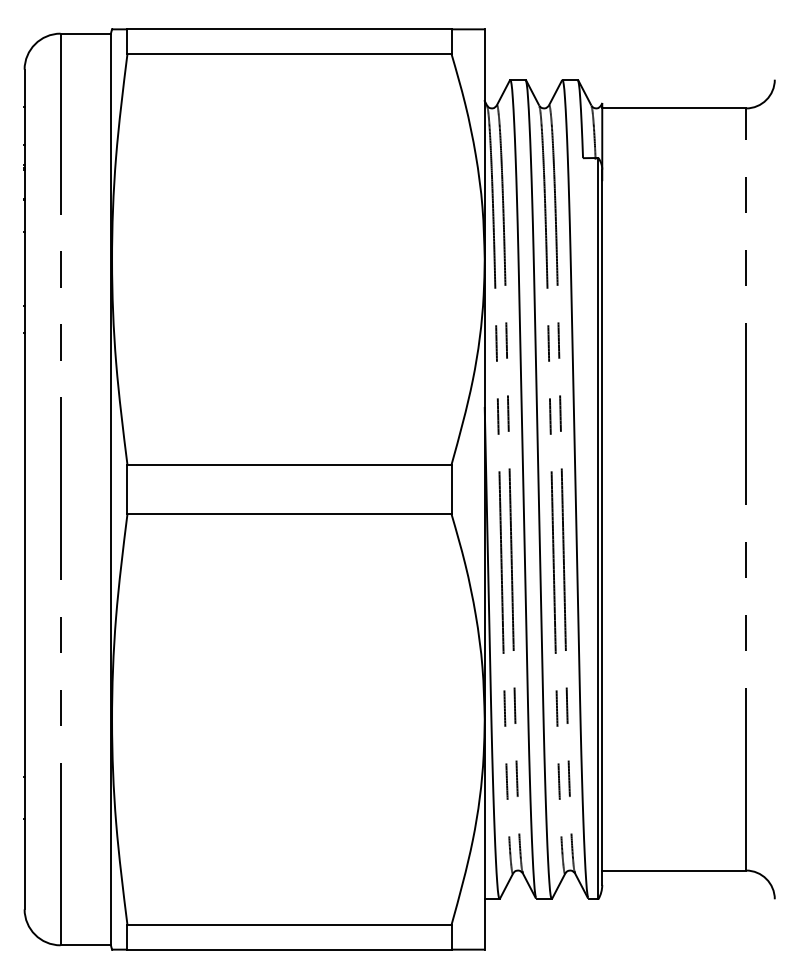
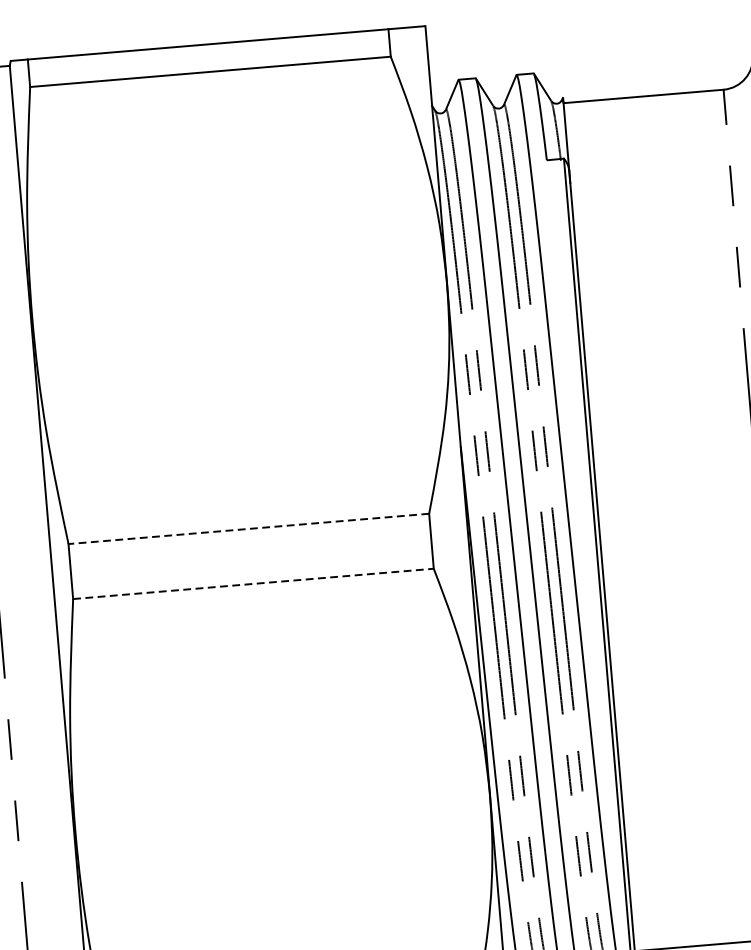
line: (289, 464) -> (248, 528), solid -> dashed
line: (290, 514) -> (254, 584), solid -> dashed

